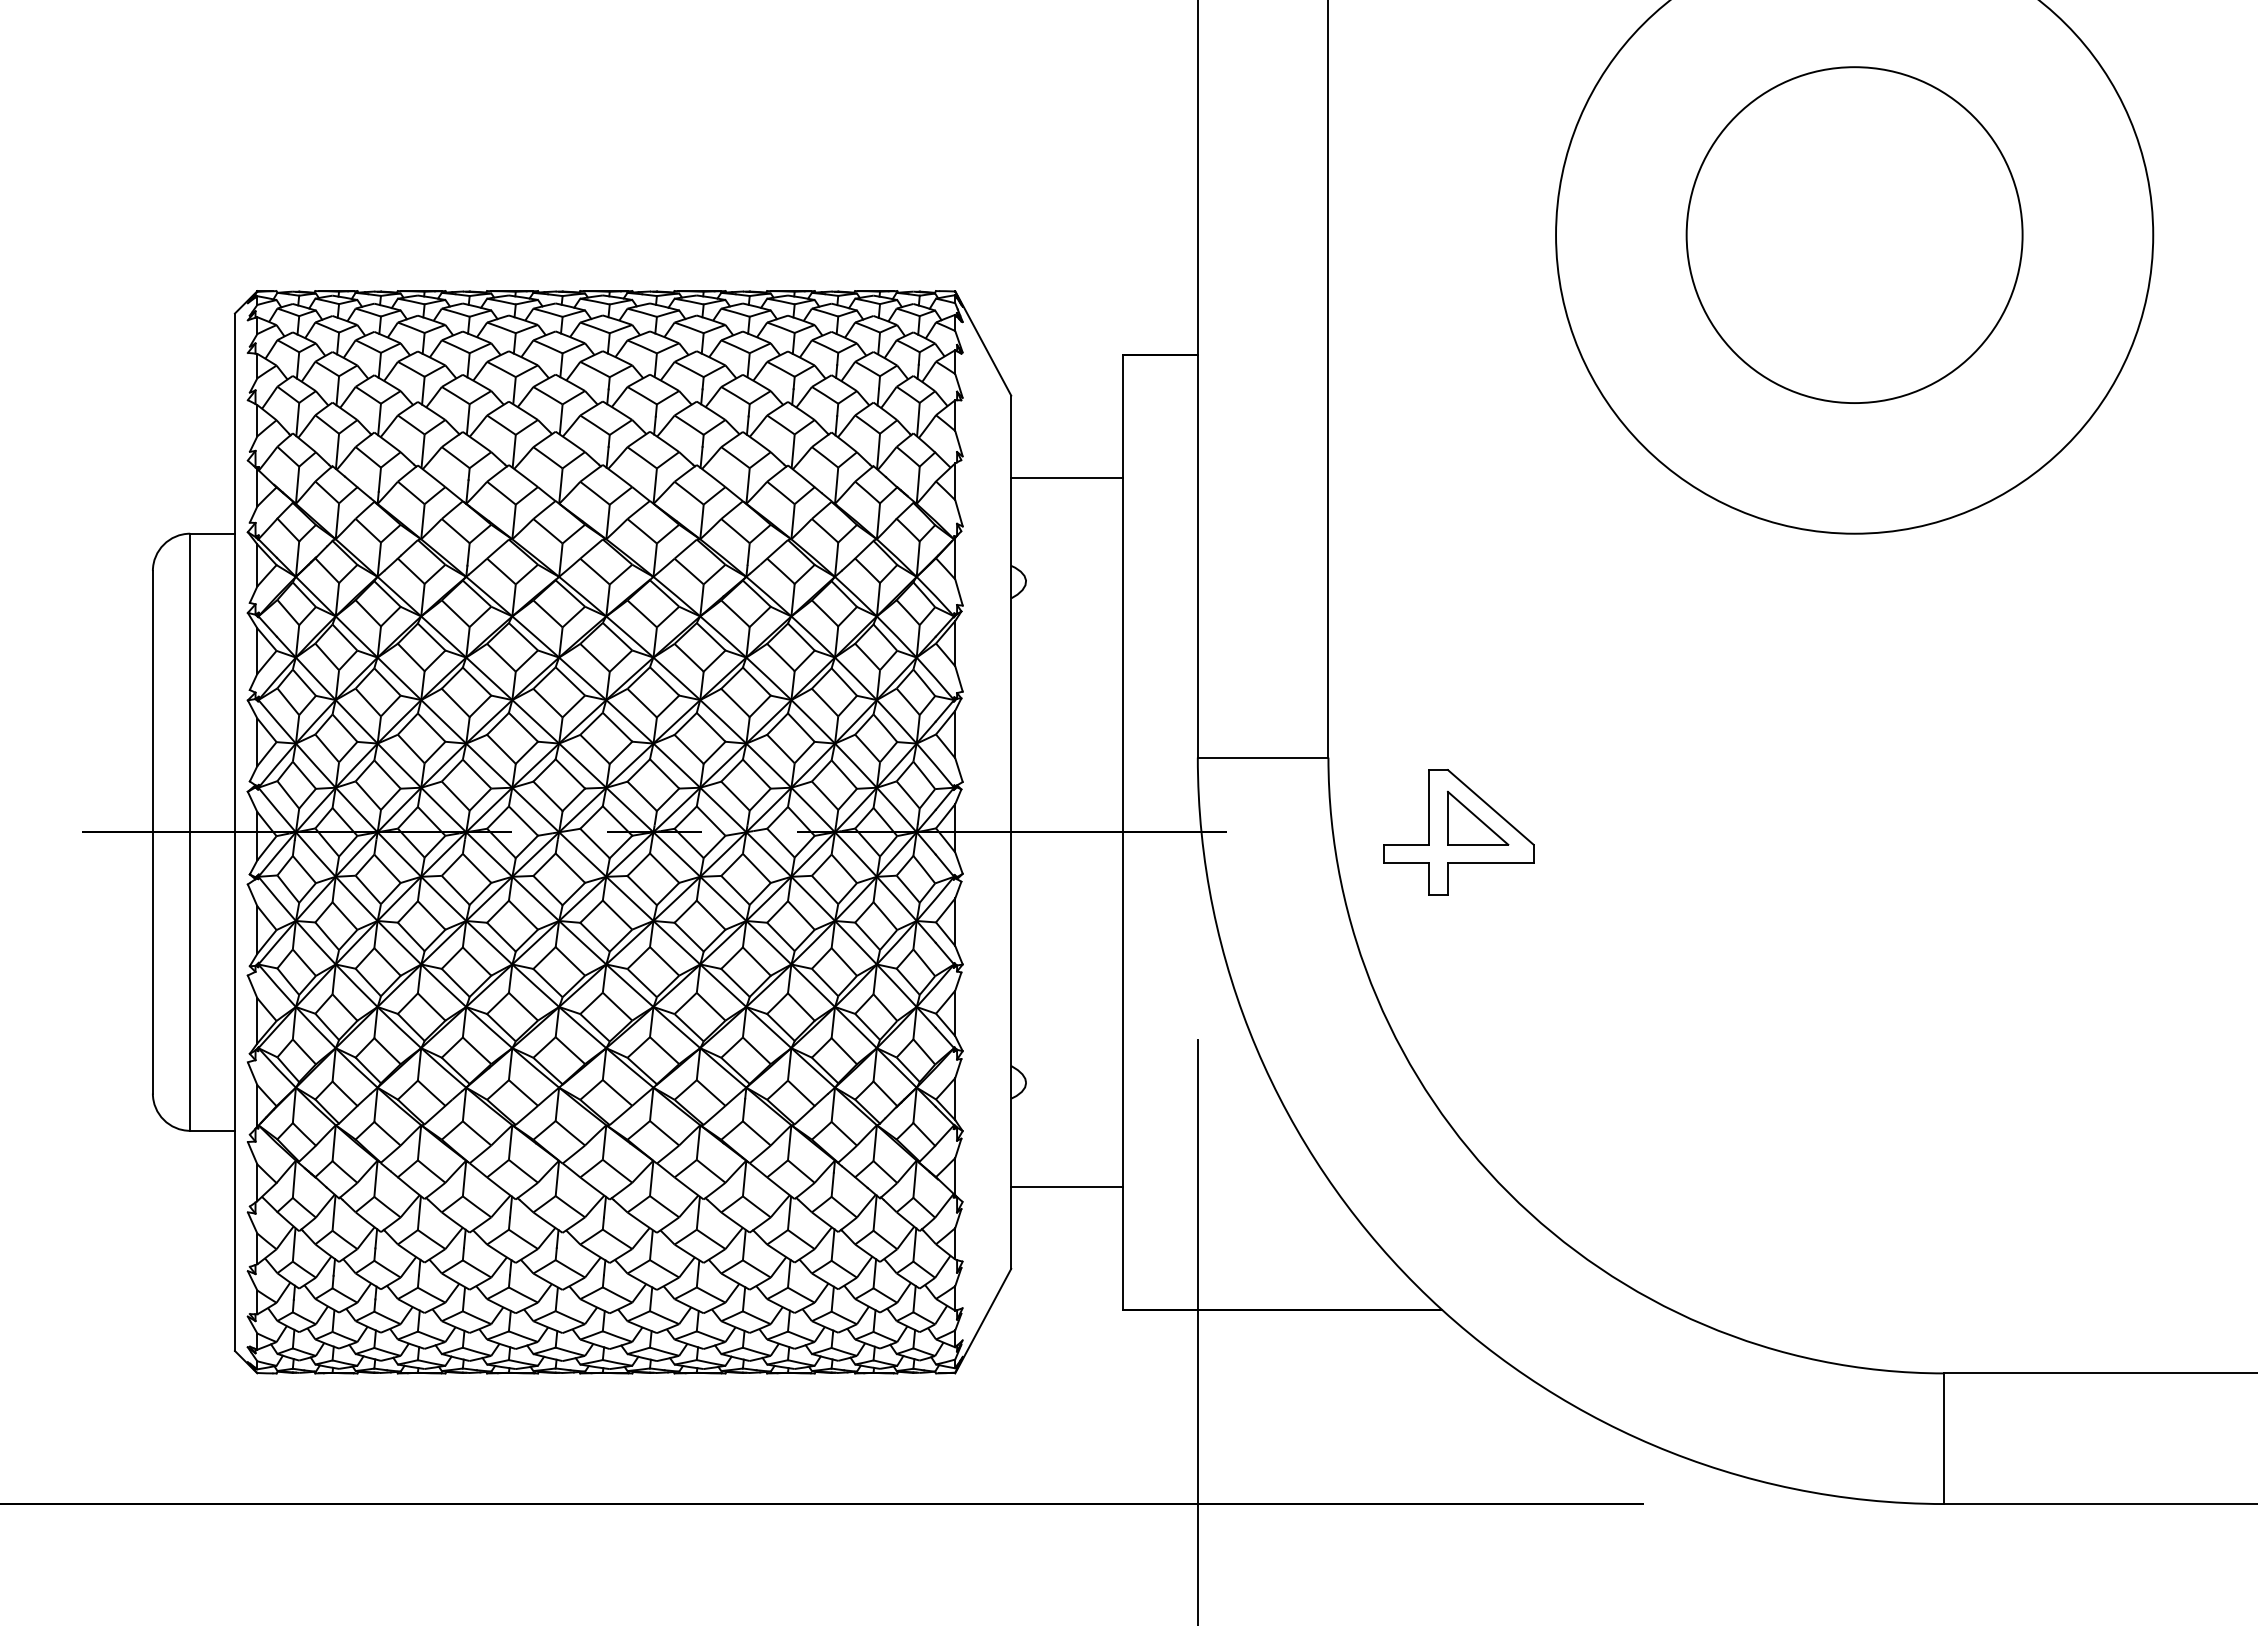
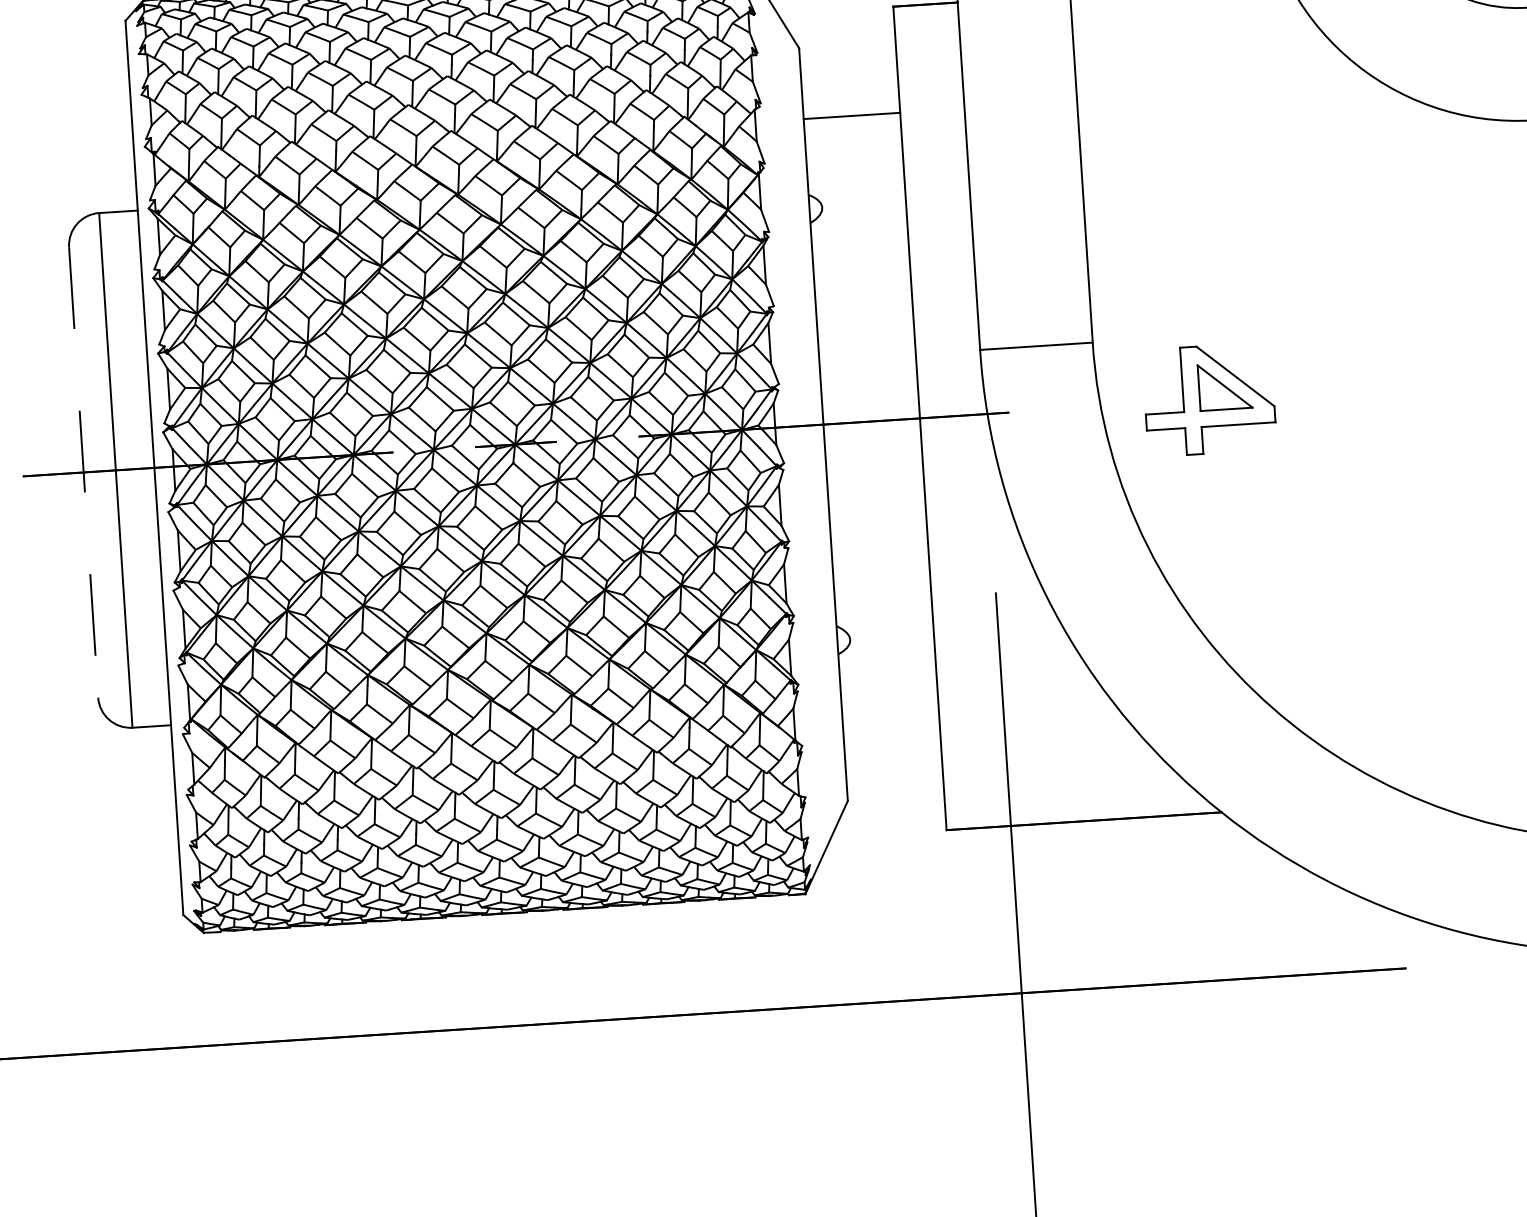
line: (152, 832) -> (83, 472), solid -> dashed
line: (1067, 1186) -> (891, 726), removed

